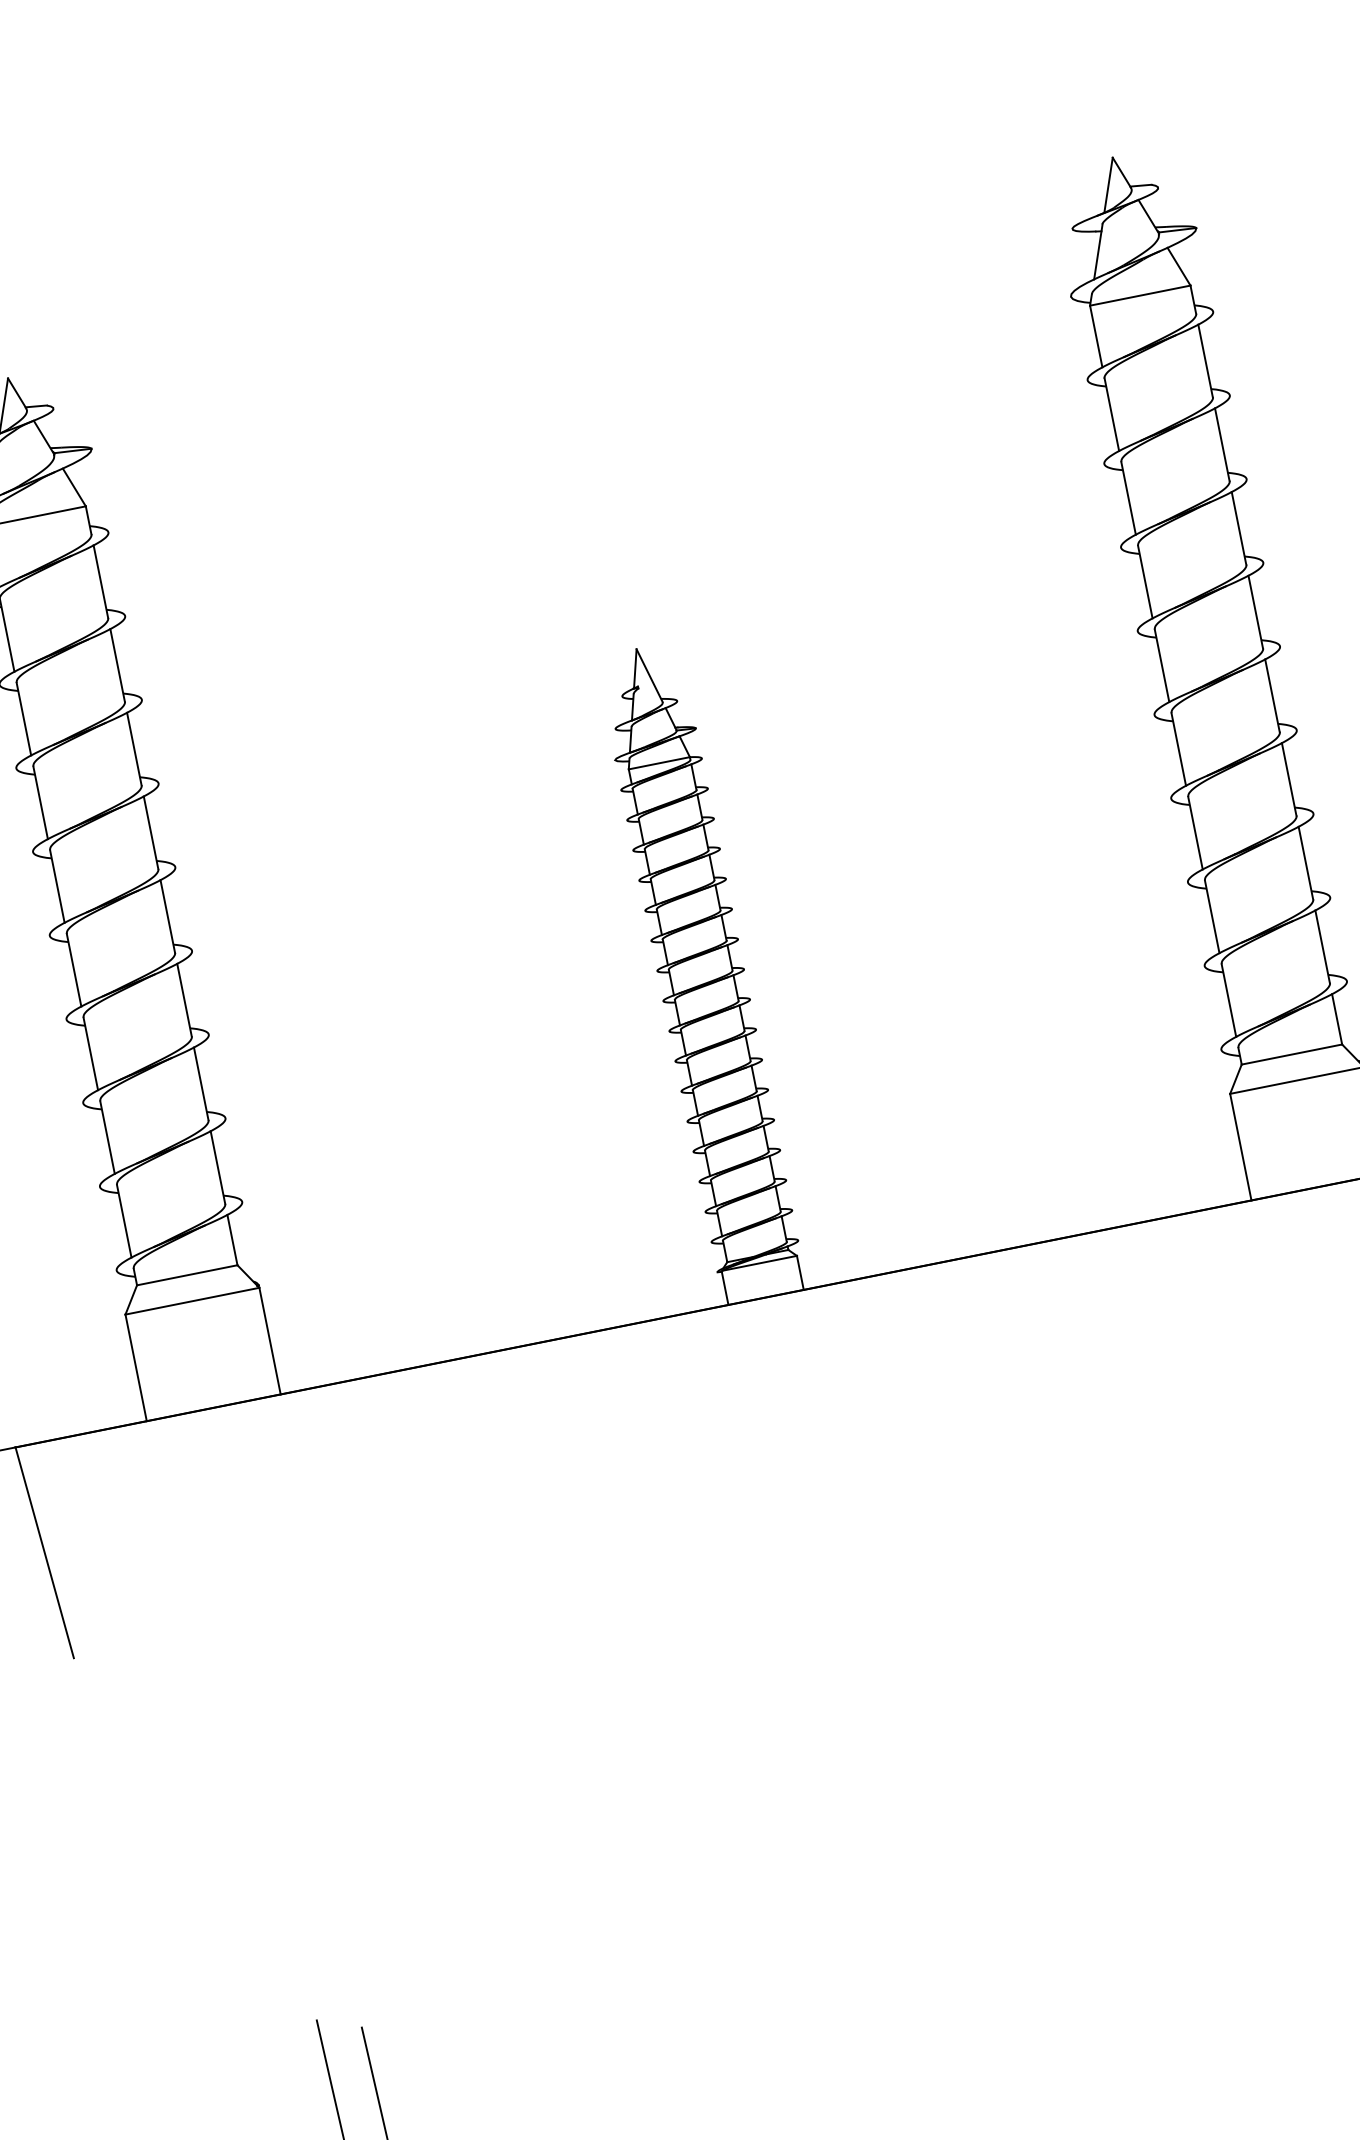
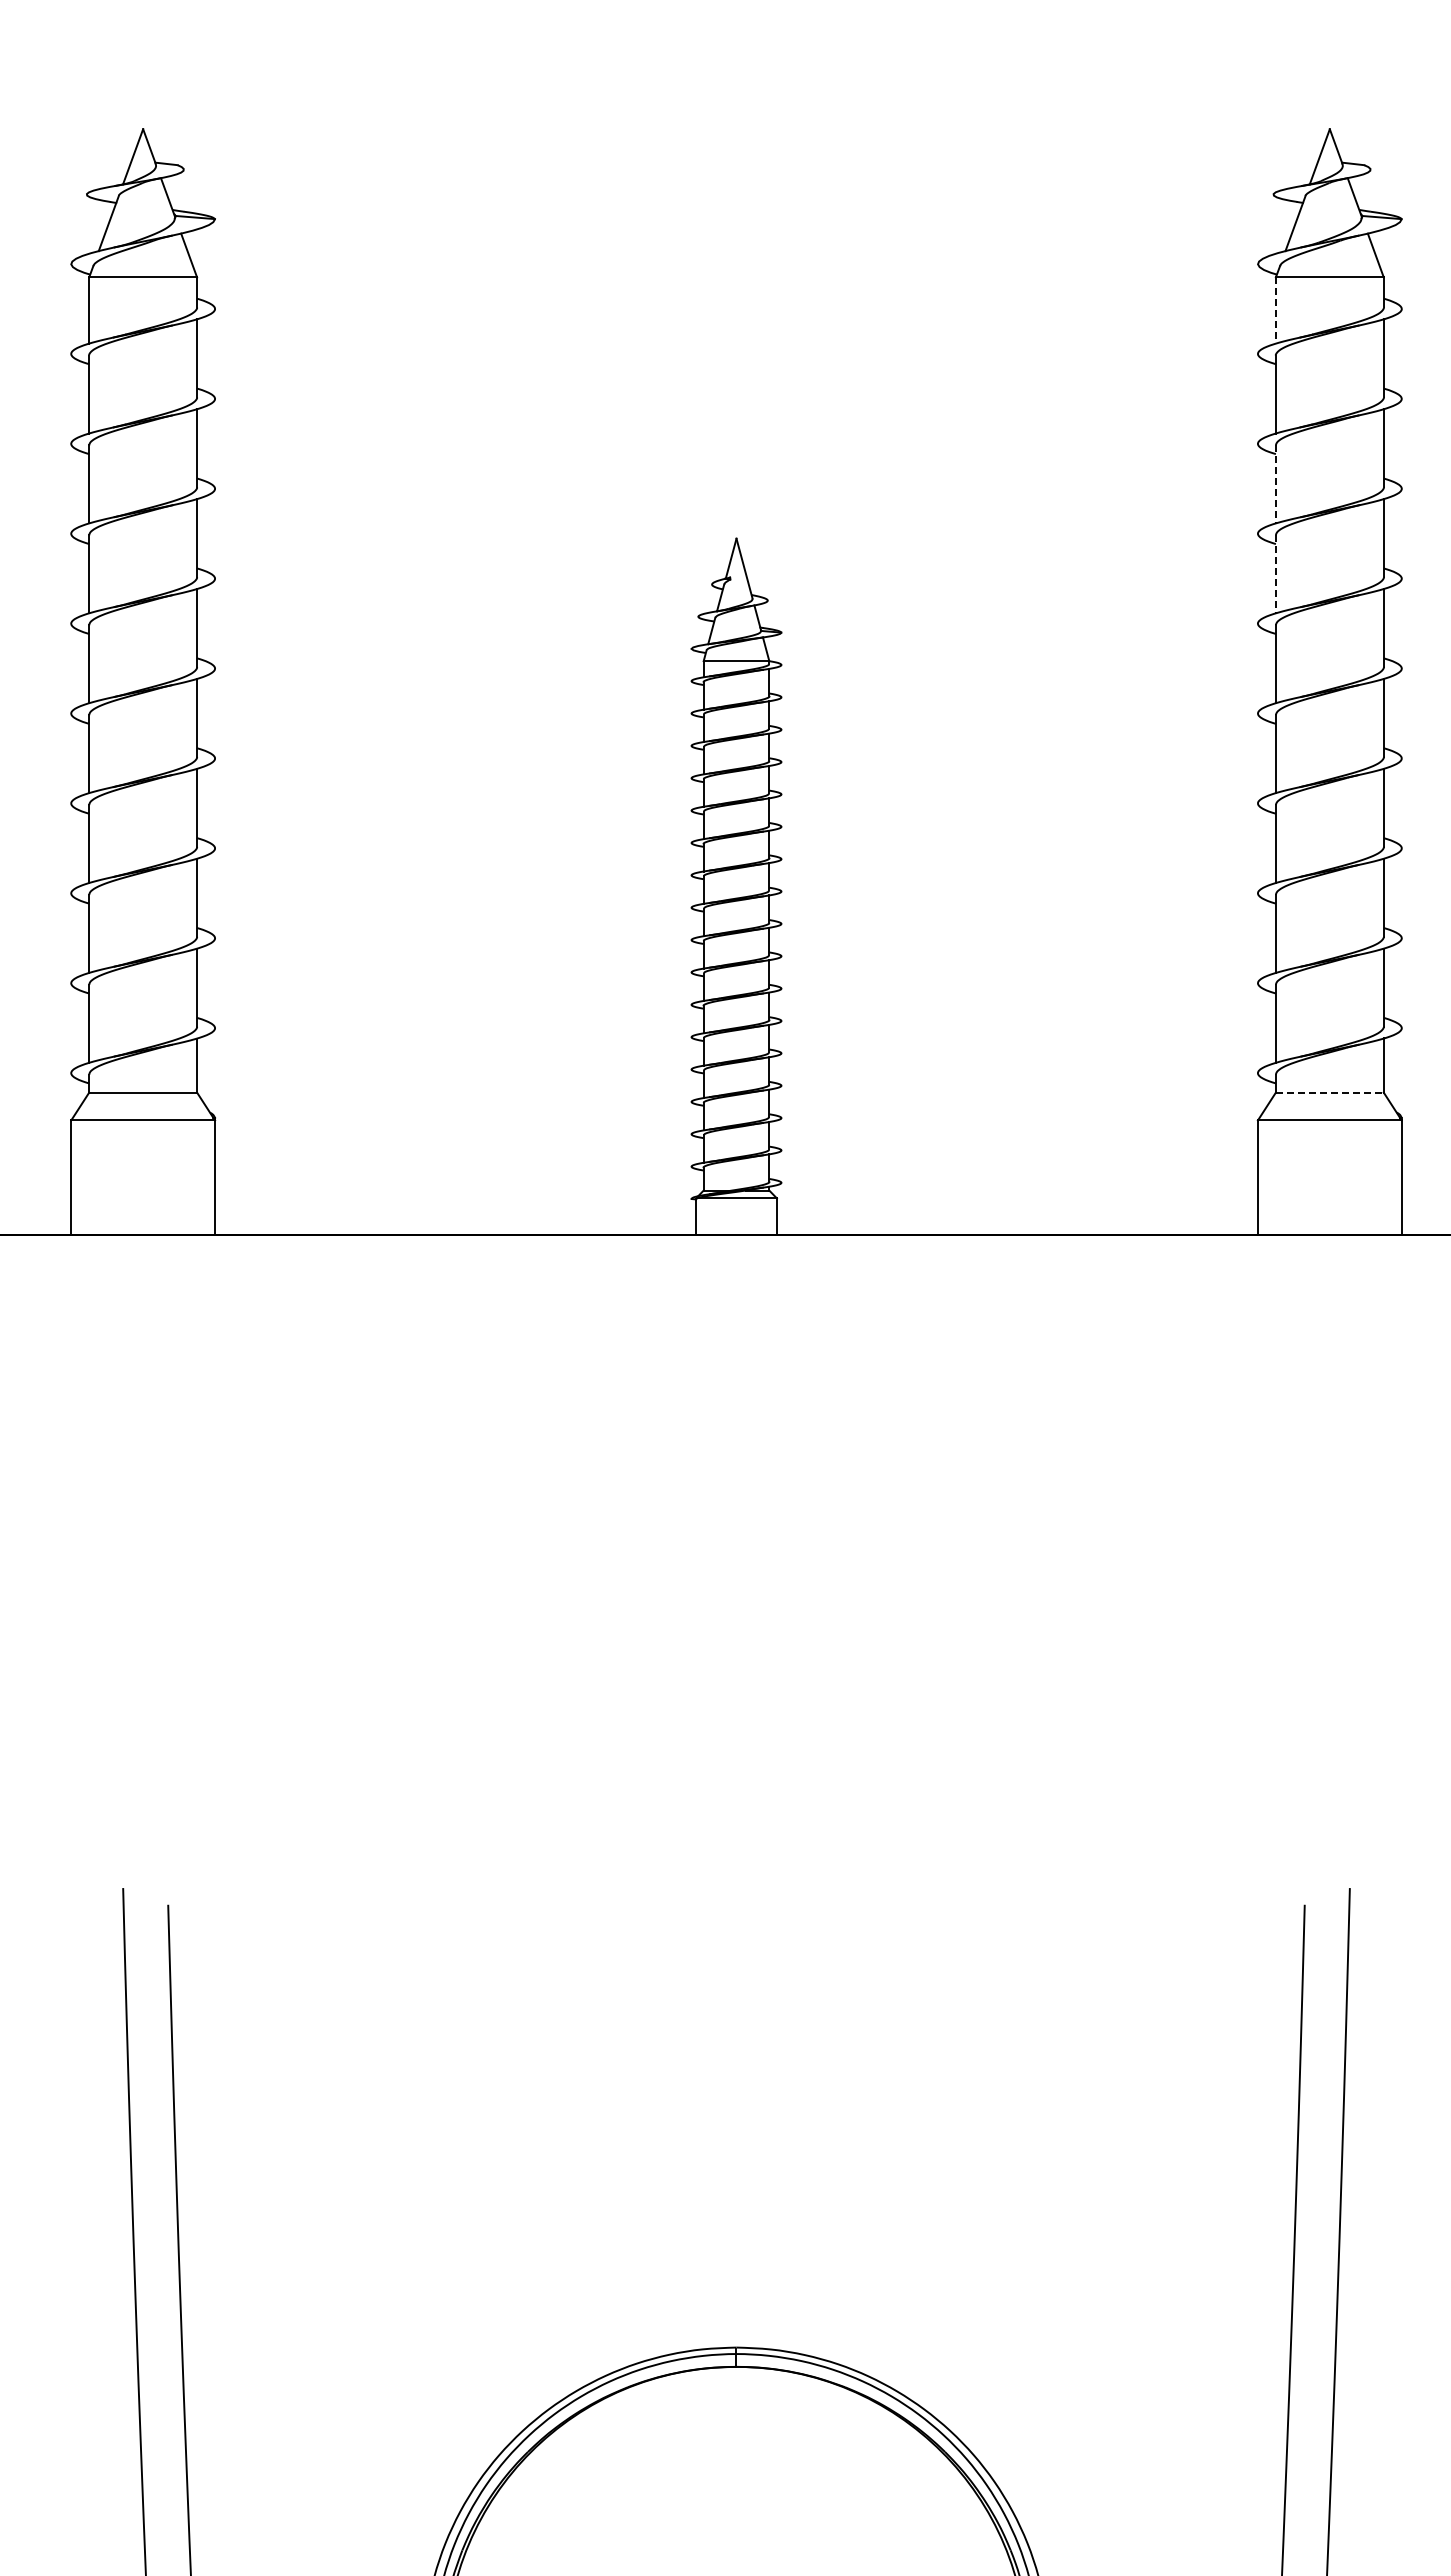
line: (1096, 337) -> (1275, 311), solid -> dashed
line: (1128, 498) -> (1275, 484), solid -> dashed
line: (1144, 582) -> (1275, 574), solid -> dashed
line: (1291, 1054) -> (1329, 1092), solid -> dashed

